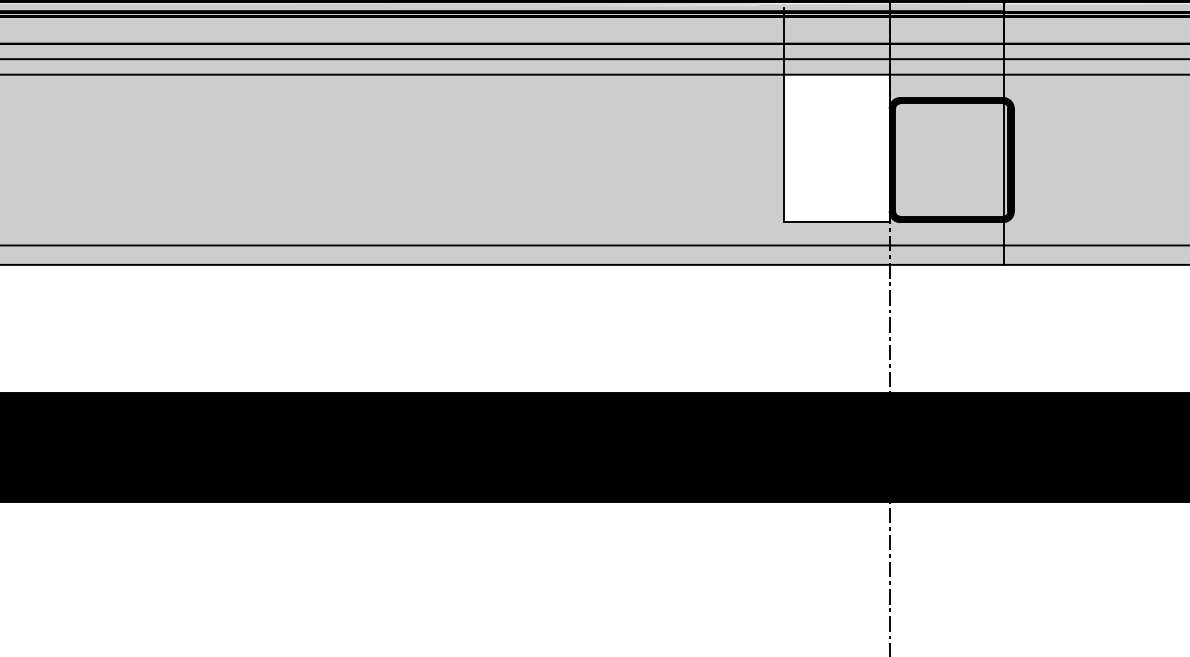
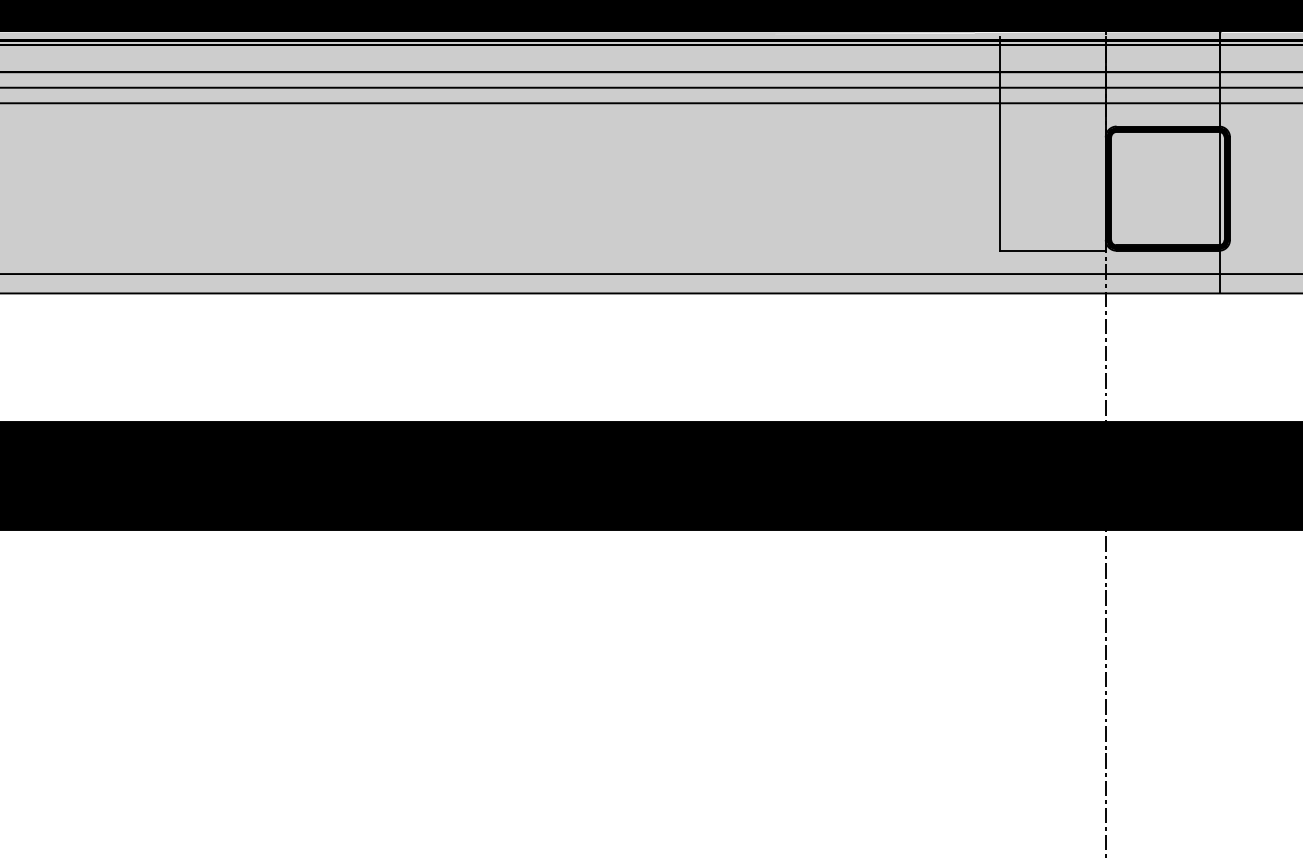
fill: (836, 147) -> (1052, 176), added

